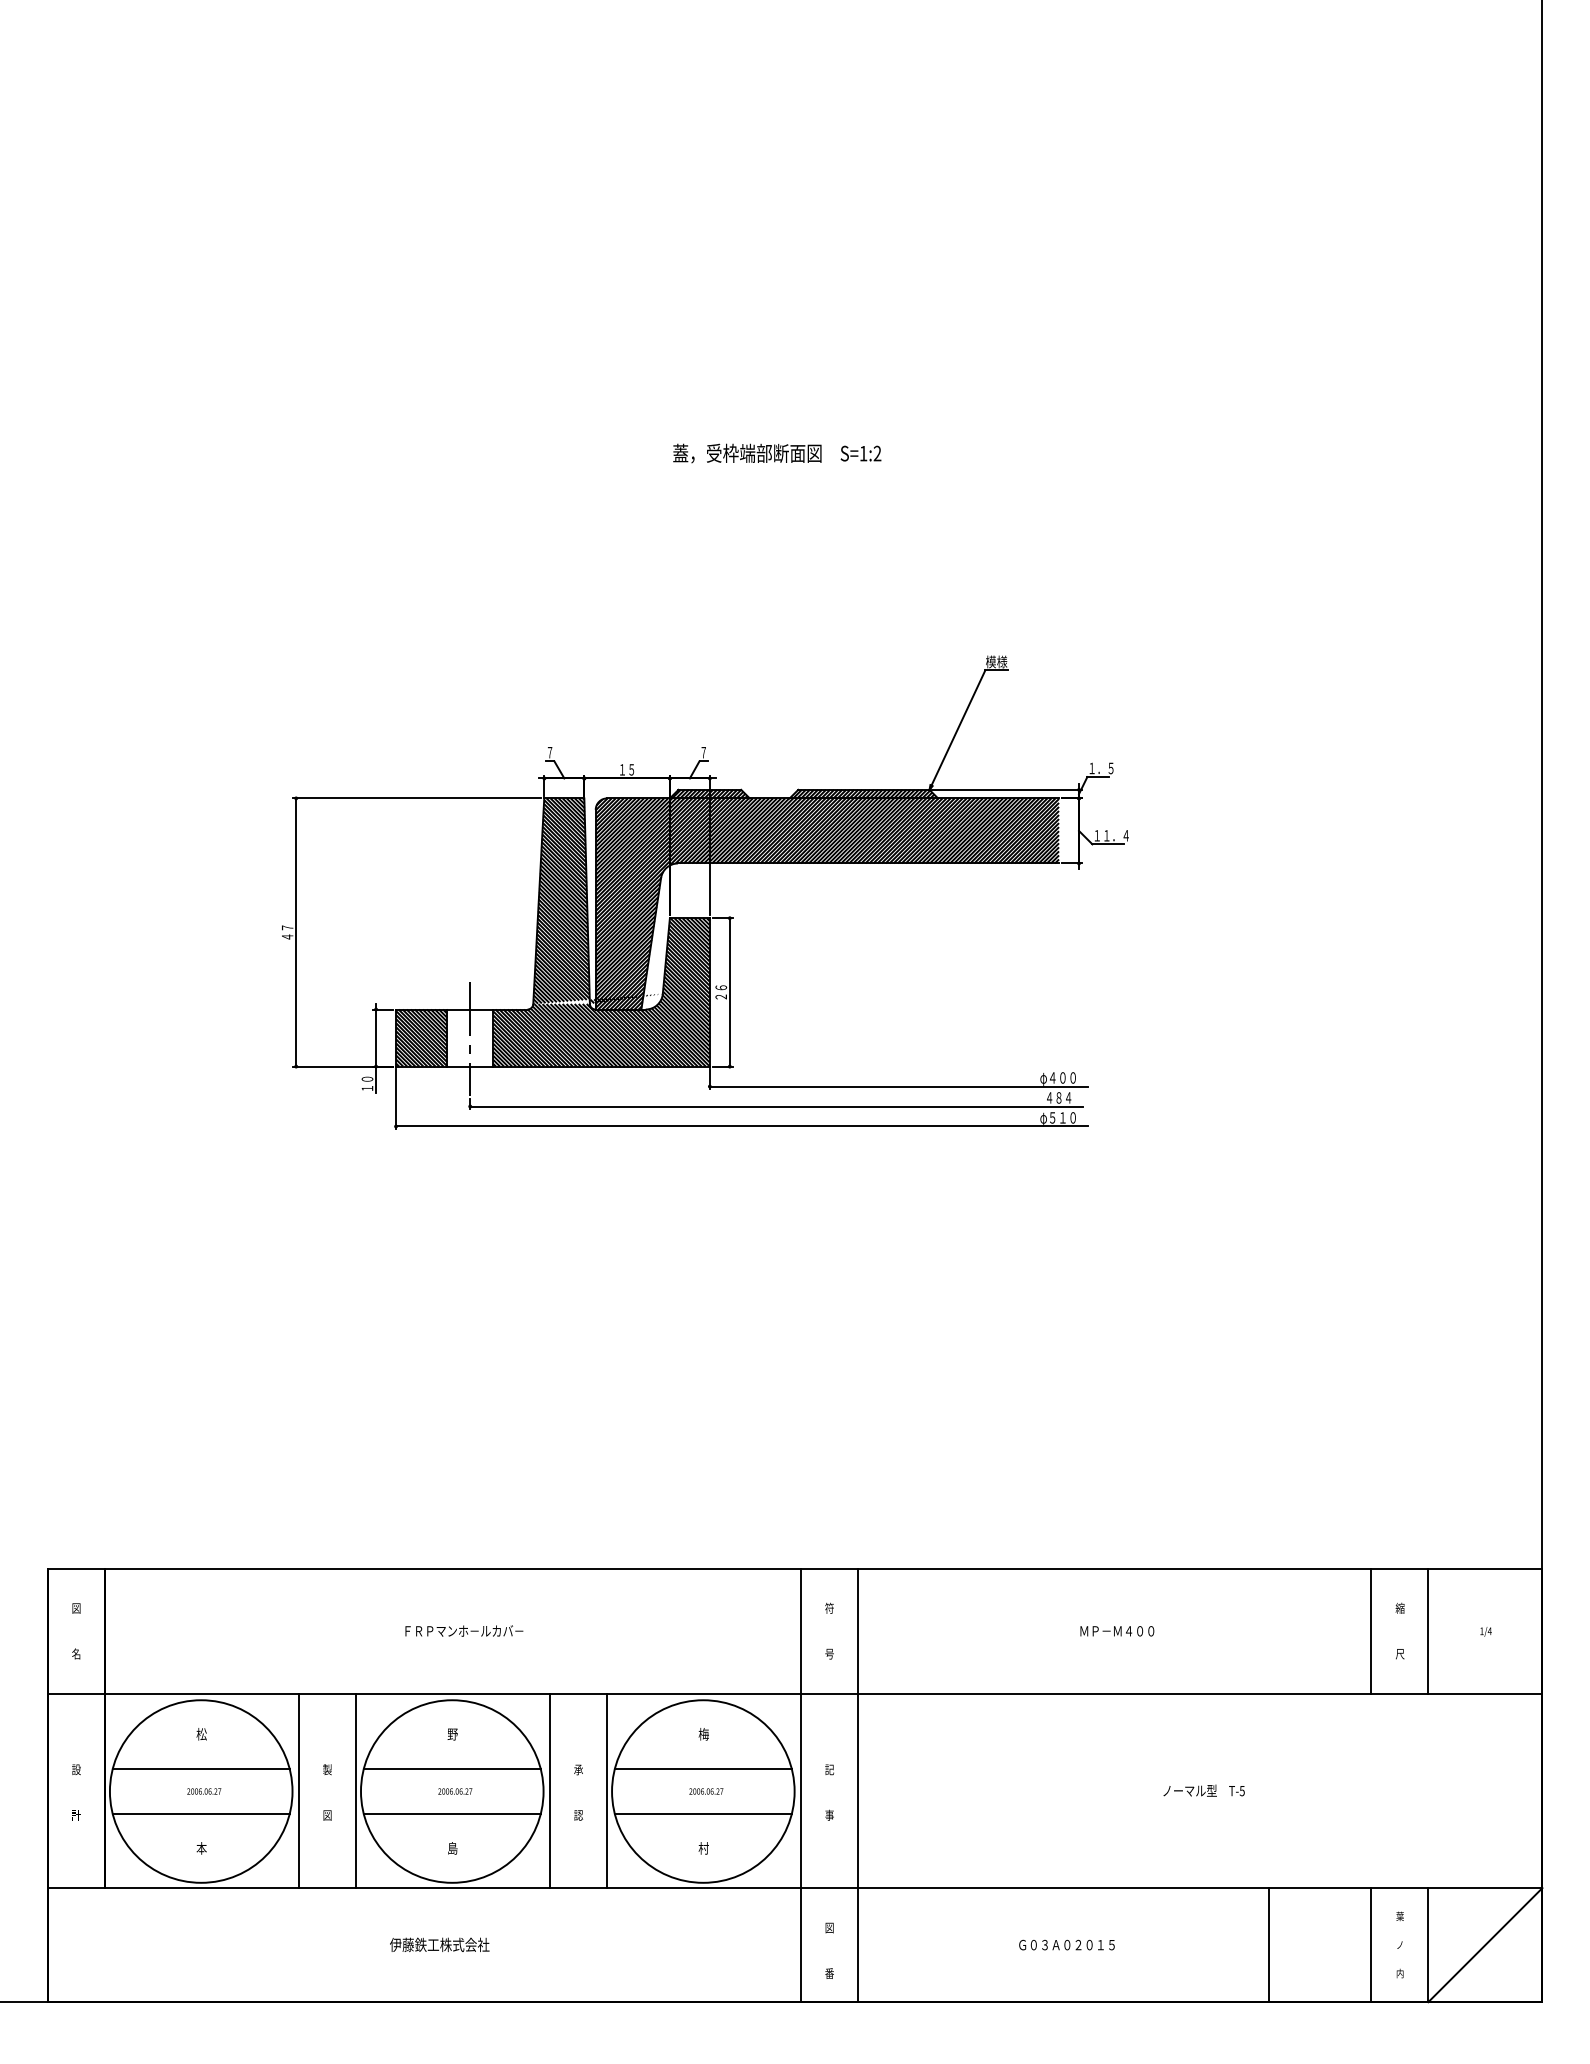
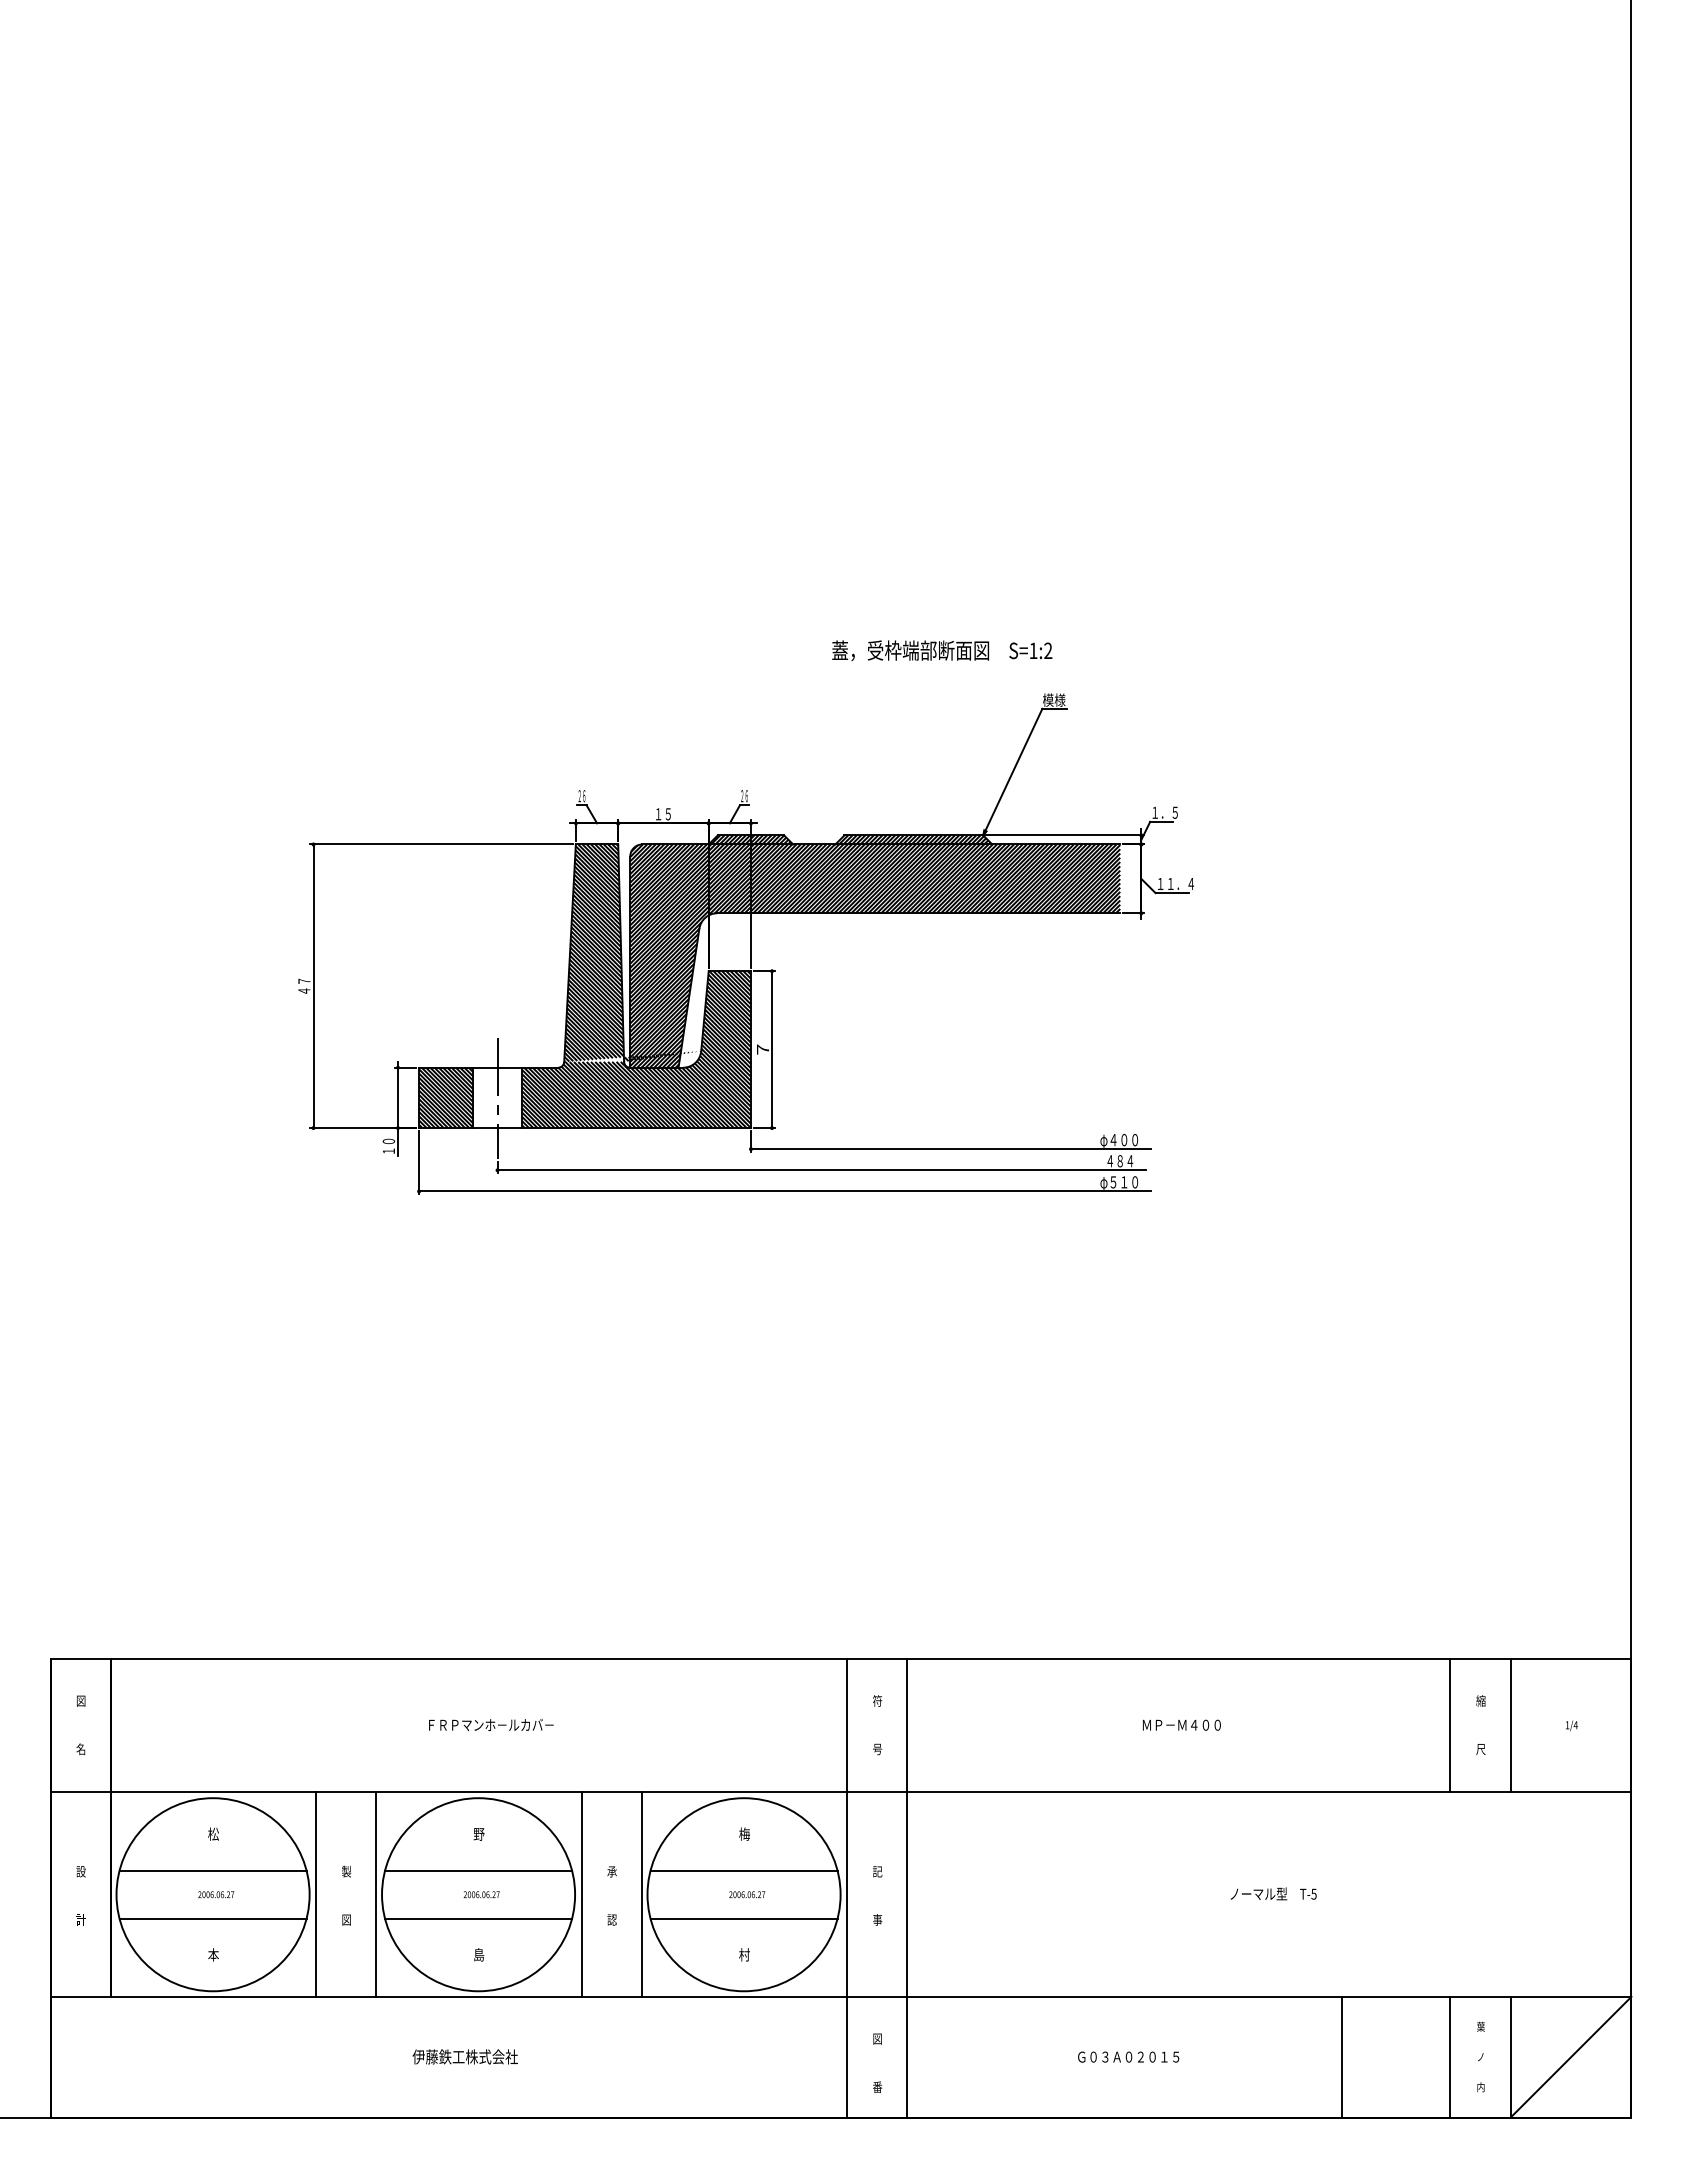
text: (777, 453) -> (942, 650), moved
text: (549, 753) -> (581, 796), ７ -> ２６
text: (703, 753) -> (744, 796), ７ -> ２６
text: (720, 992) -> (762, 1049), ２６ -> ７

